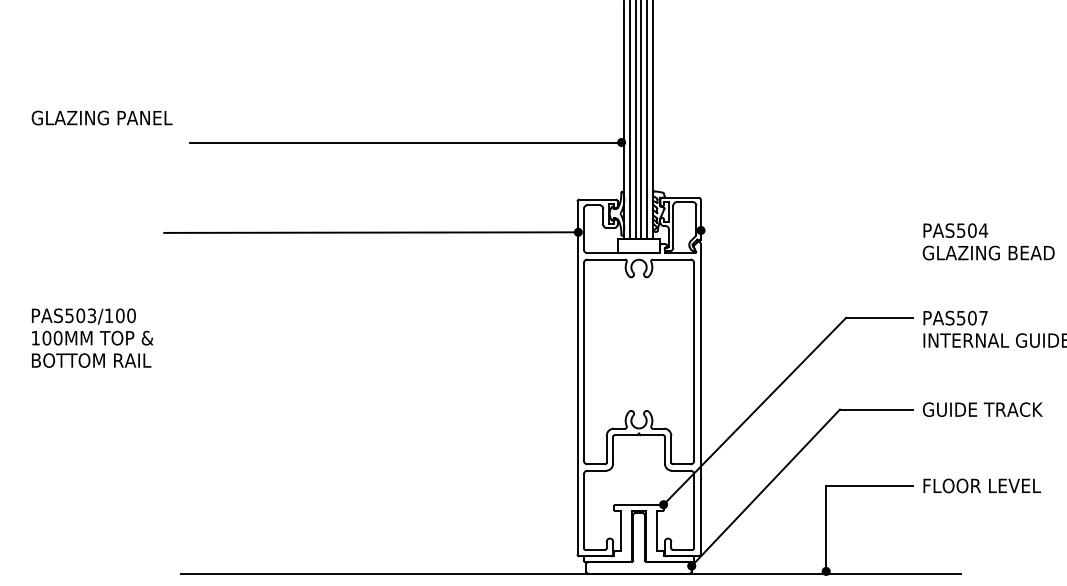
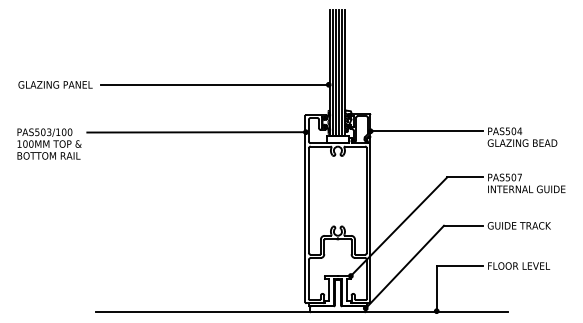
text: (102, 117) -> (55, 84), moved
line: (806, 230) -> (426, 131), added
text: (92, 337) -> (49, 143), moved

